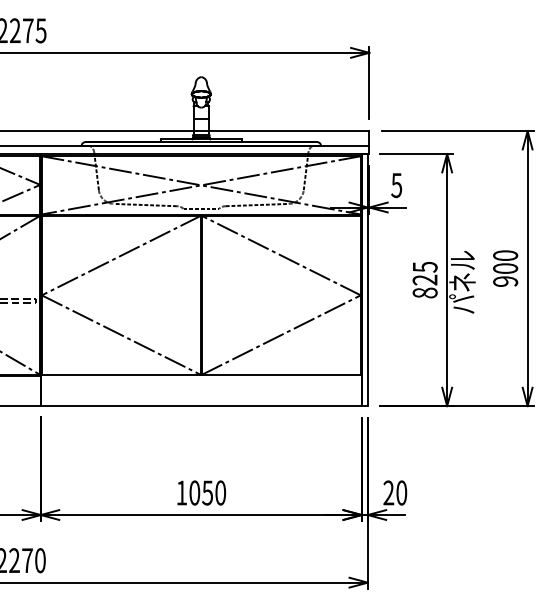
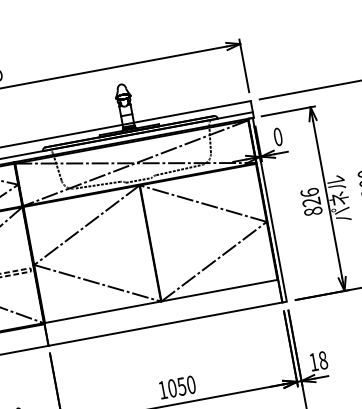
text: (396, 184) -> (277, 136), 5 -> 0
text: (424, 266) -> (309, 192), 825 -> 826
text: (395, 492) -> (318, 360), 20 -> 18

